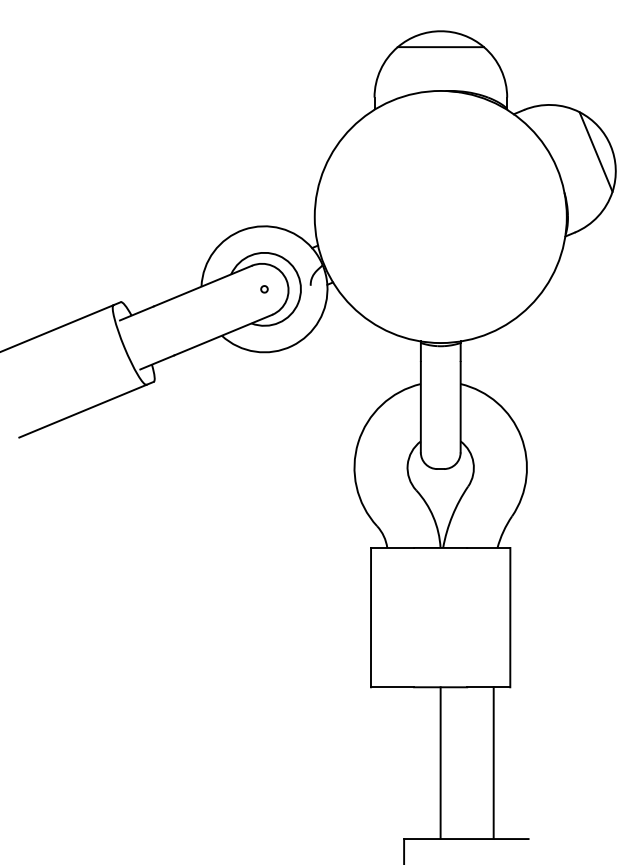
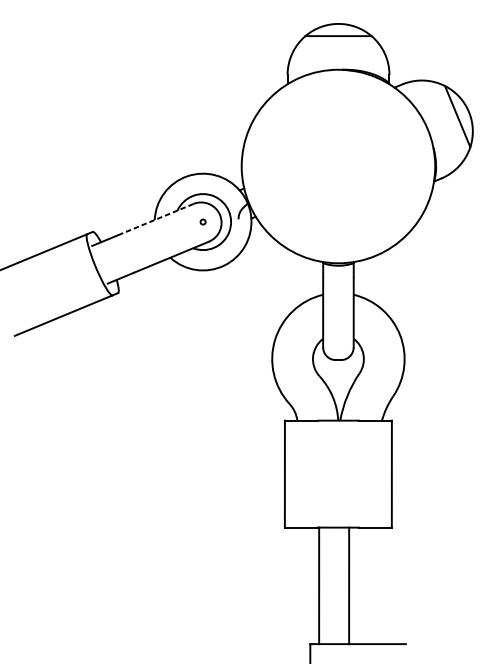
line: (202, 286) -> (155, 219), solid -> dashed
line: (440, 763) -> (319, 586), moved
line: (493, 763) -> (349, 586), moved

